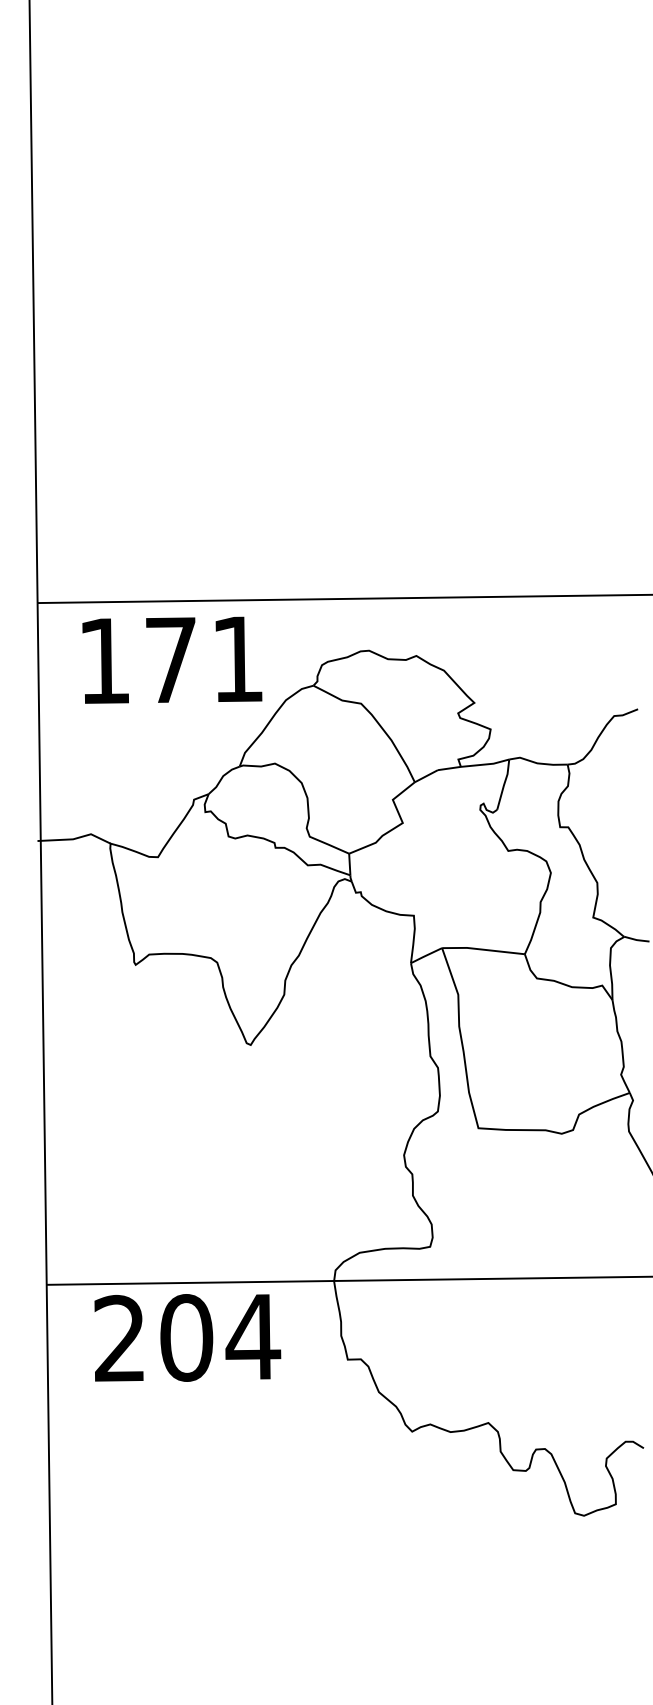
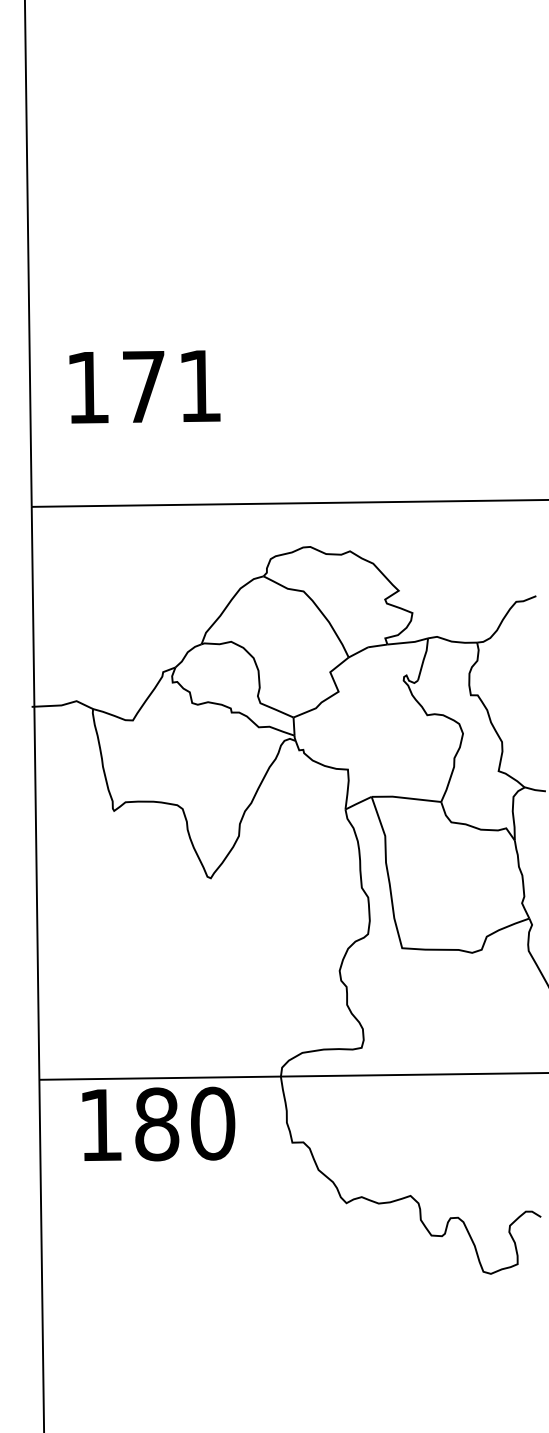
text: (171, 659) -> (144, 386), moved
text: (187, 1336) -> (157, 1123), 204 -> 180

